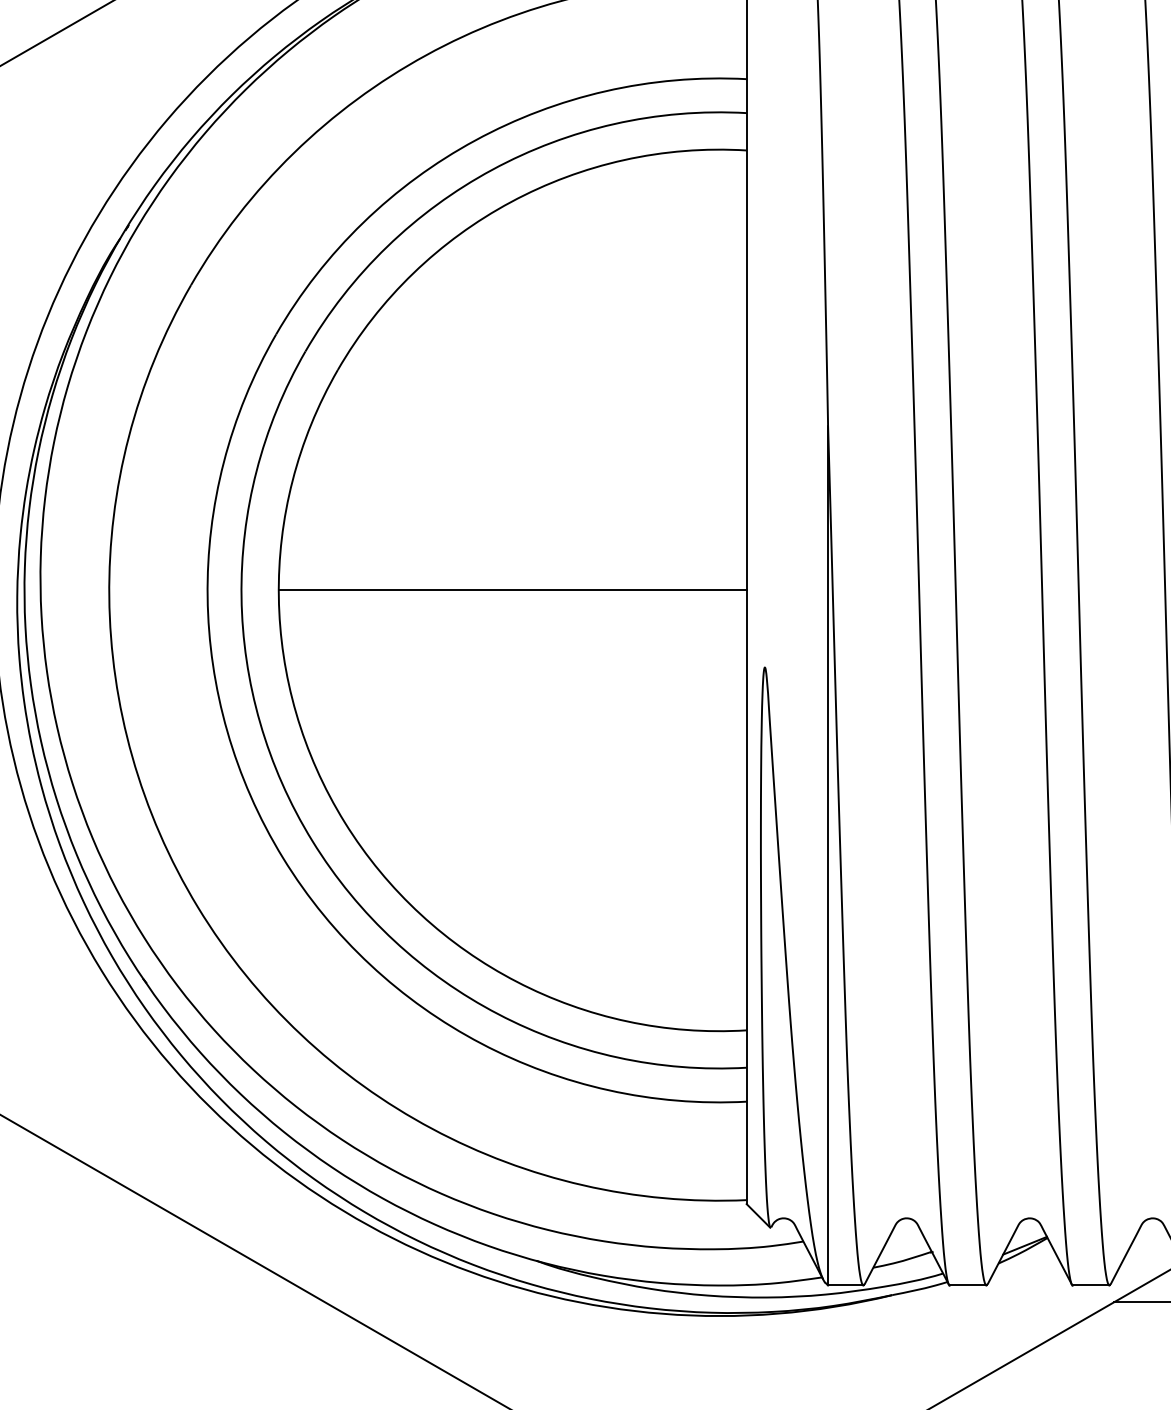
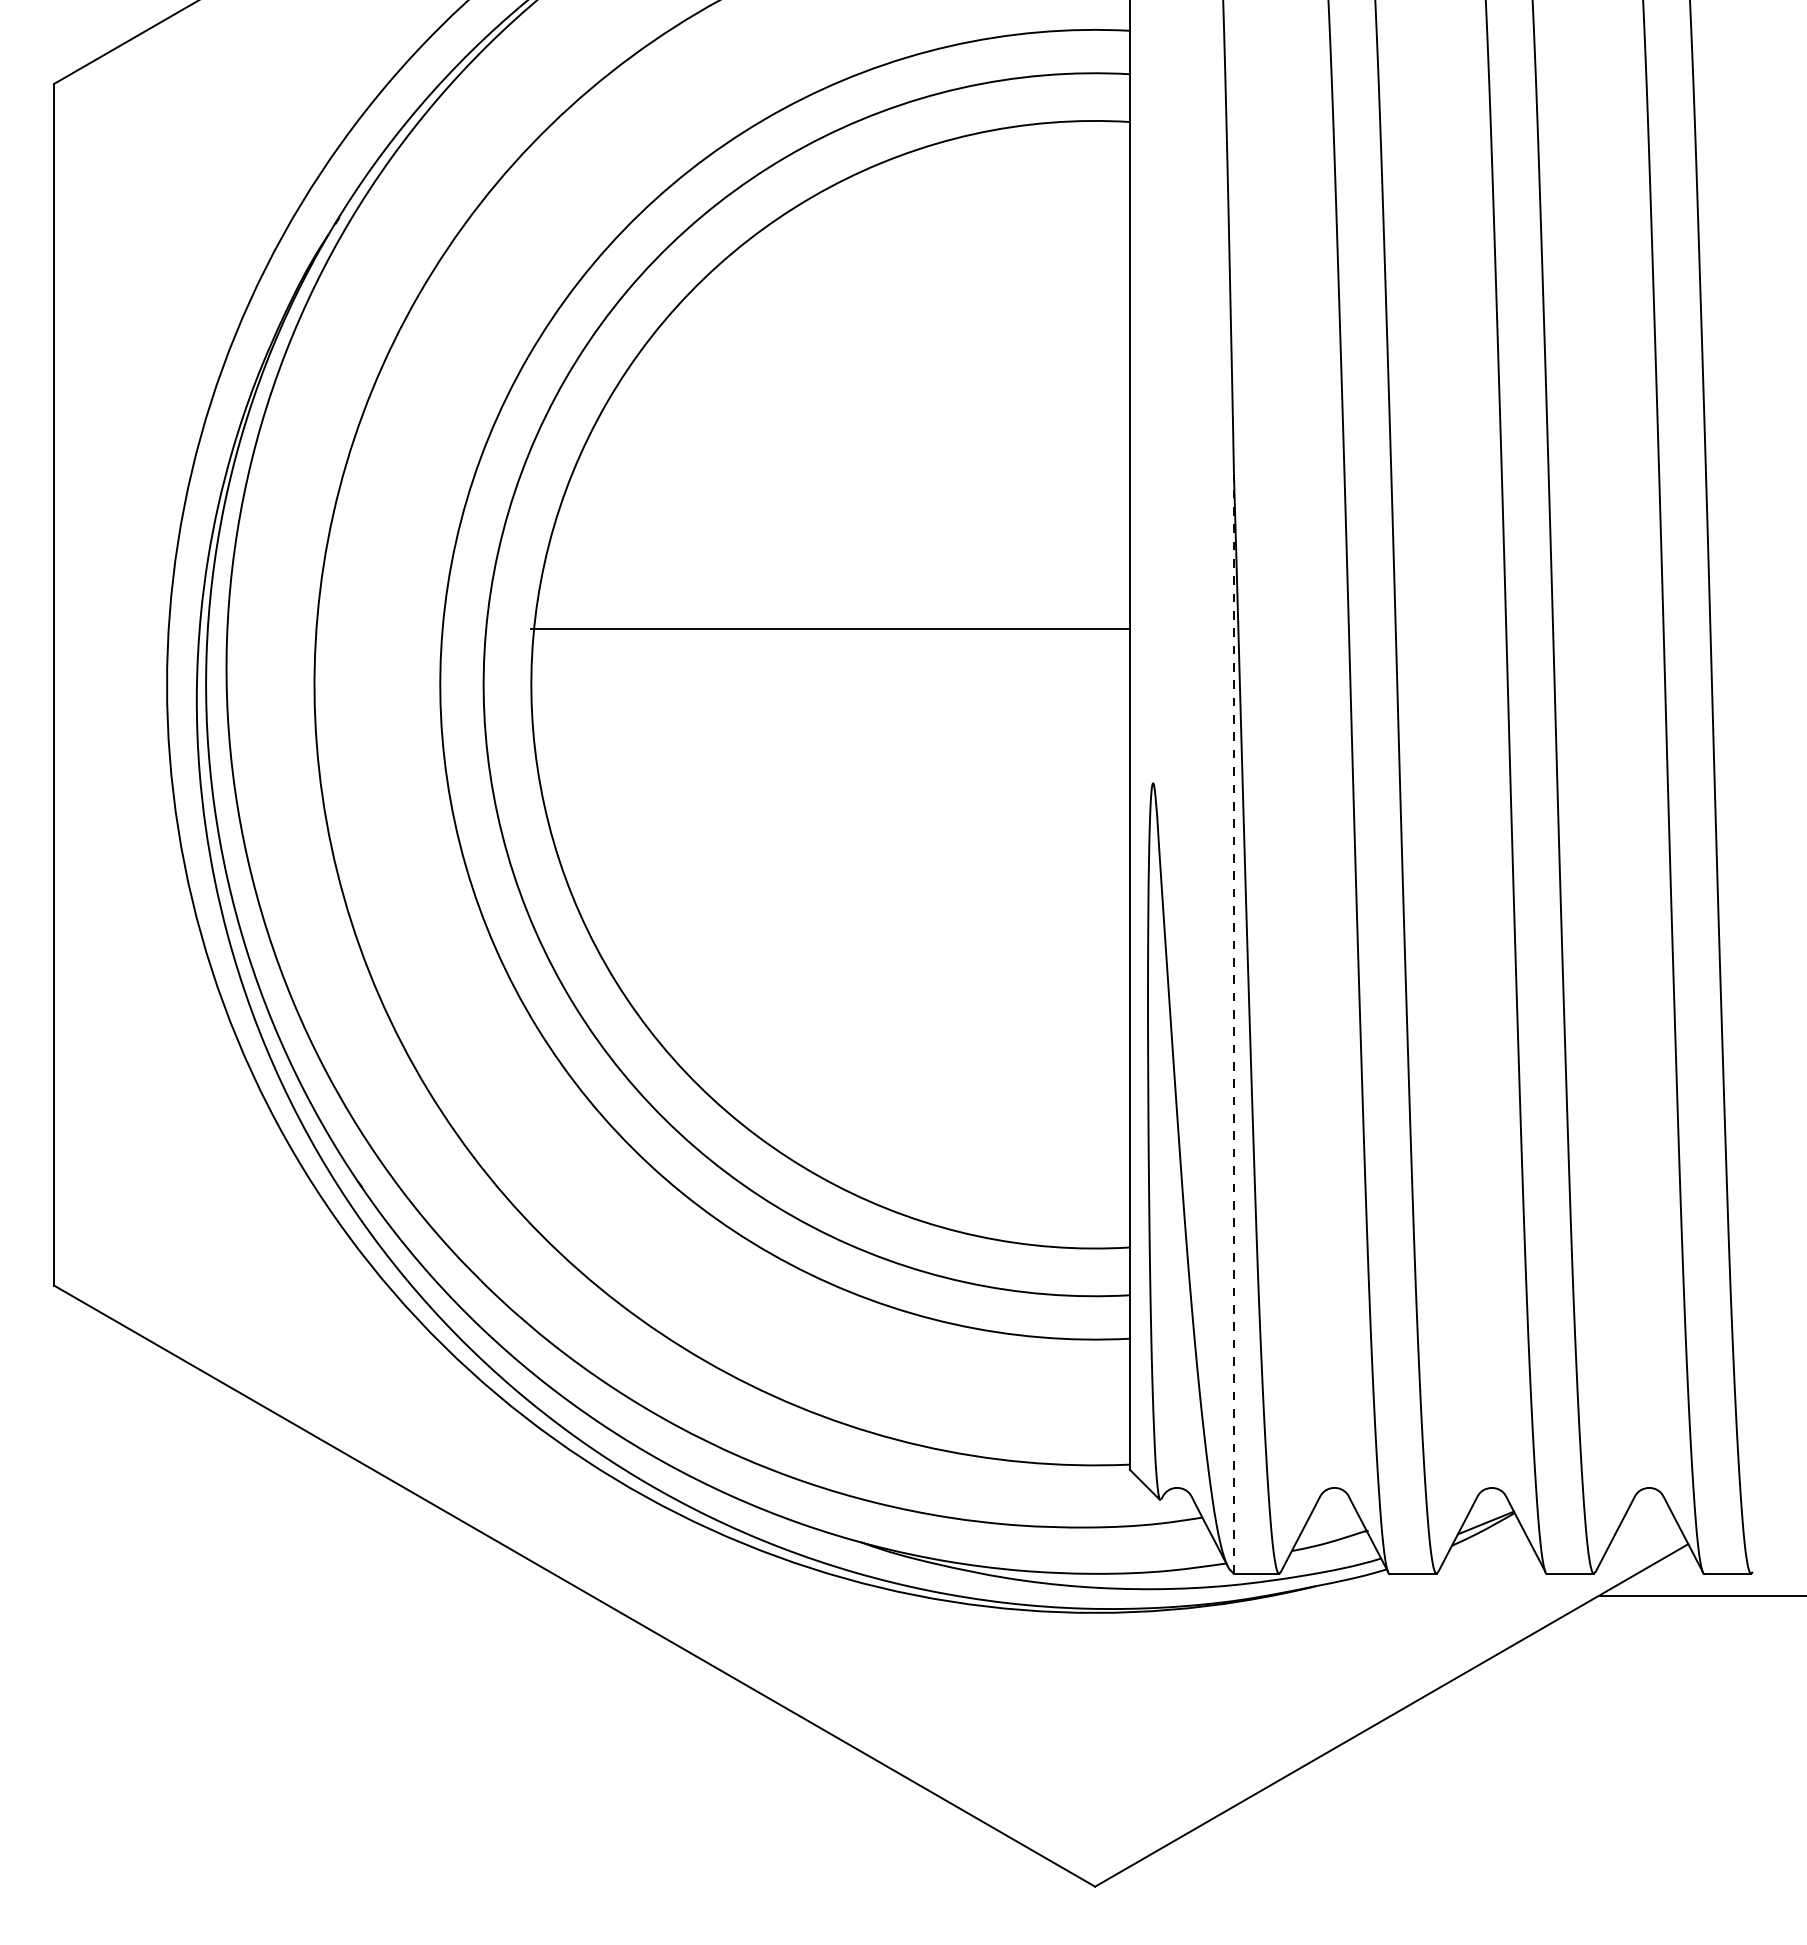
line: (512, 590) -> (830, 628), moved
line: (827, 855) -> (1233, 1023), solid -> dashed

